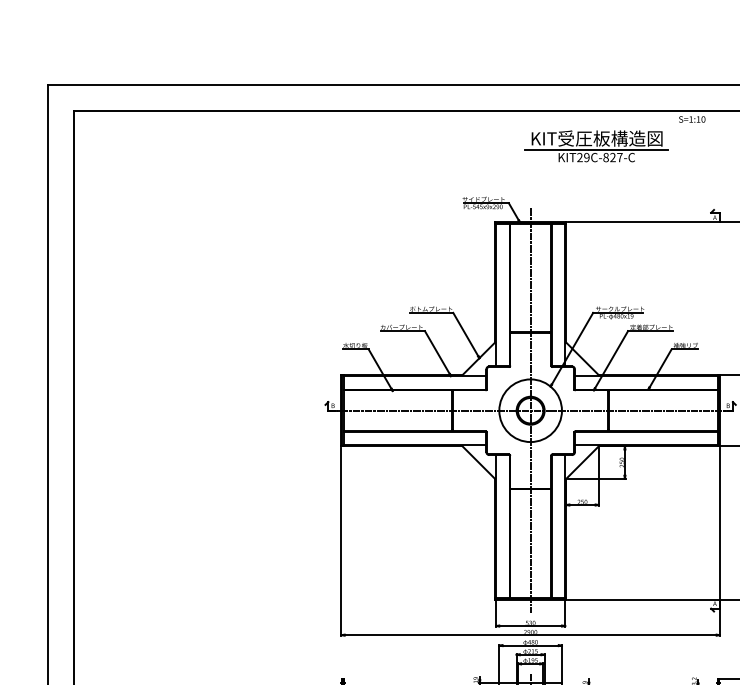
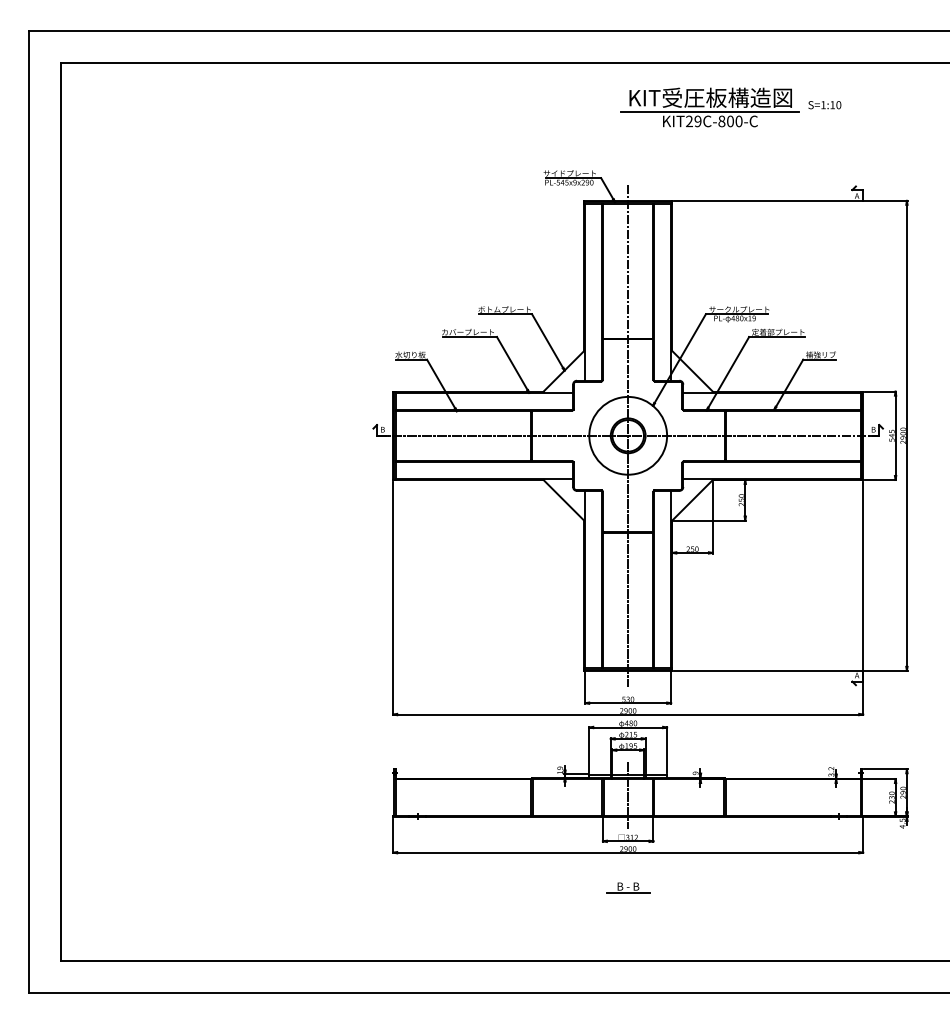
text: (691, 119) -> (824, 105), moved
text: (616, 157) -> (734, 121), KIT29C-827-C -> KIT29C-800-C

